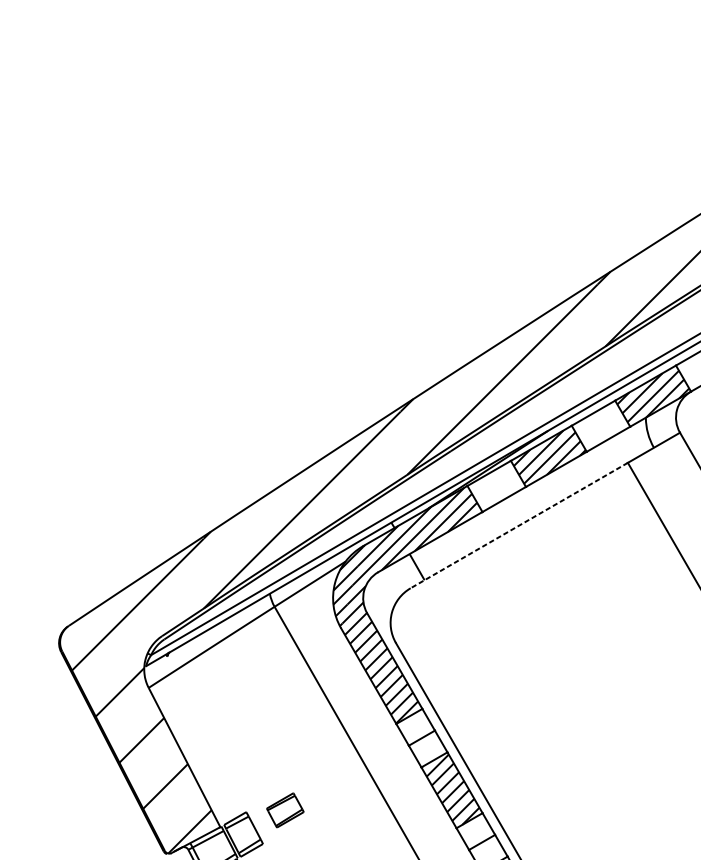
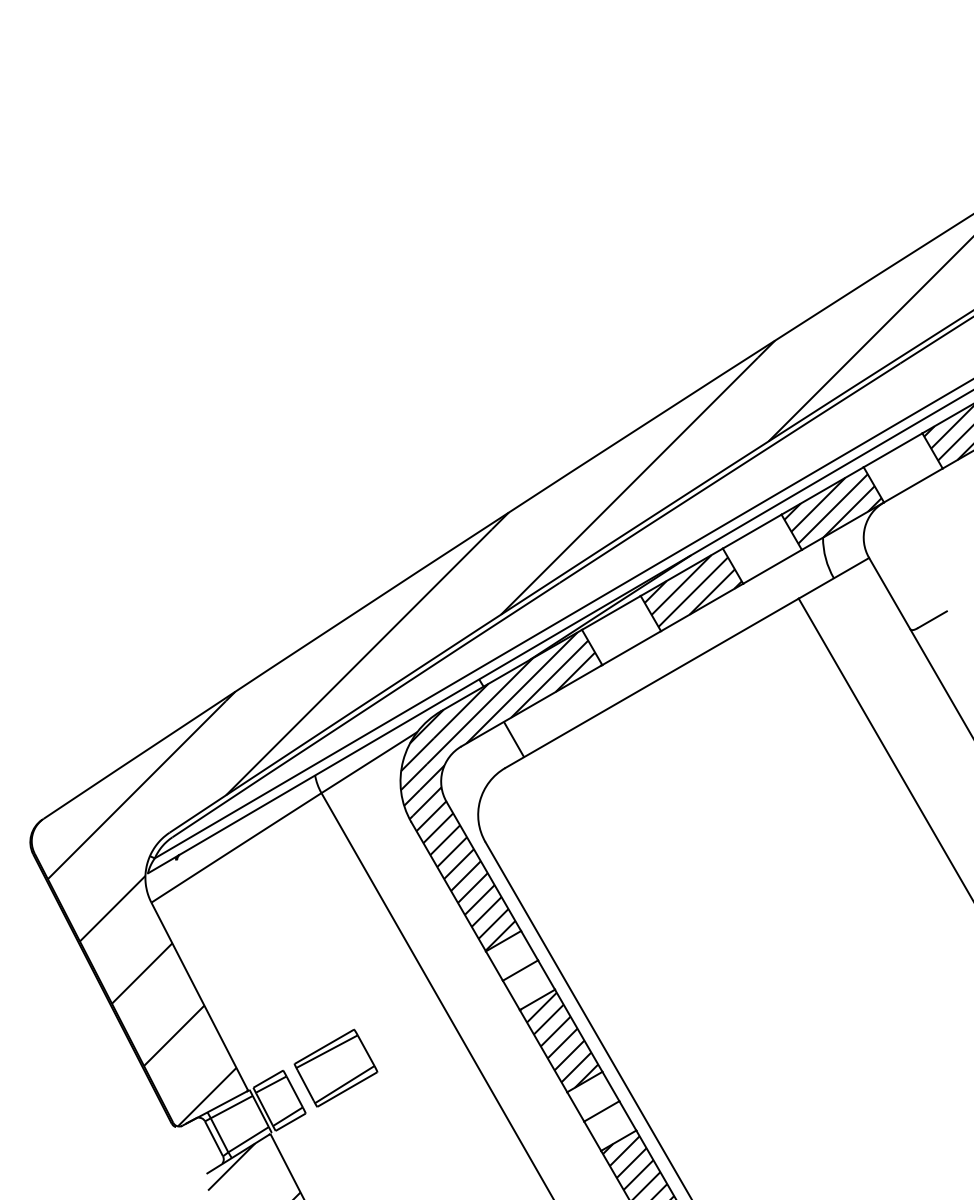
line: (518, 525) -> (651, 683), dashed -> solid
part: (284, 809) -> (335, 1067), size x1.67

